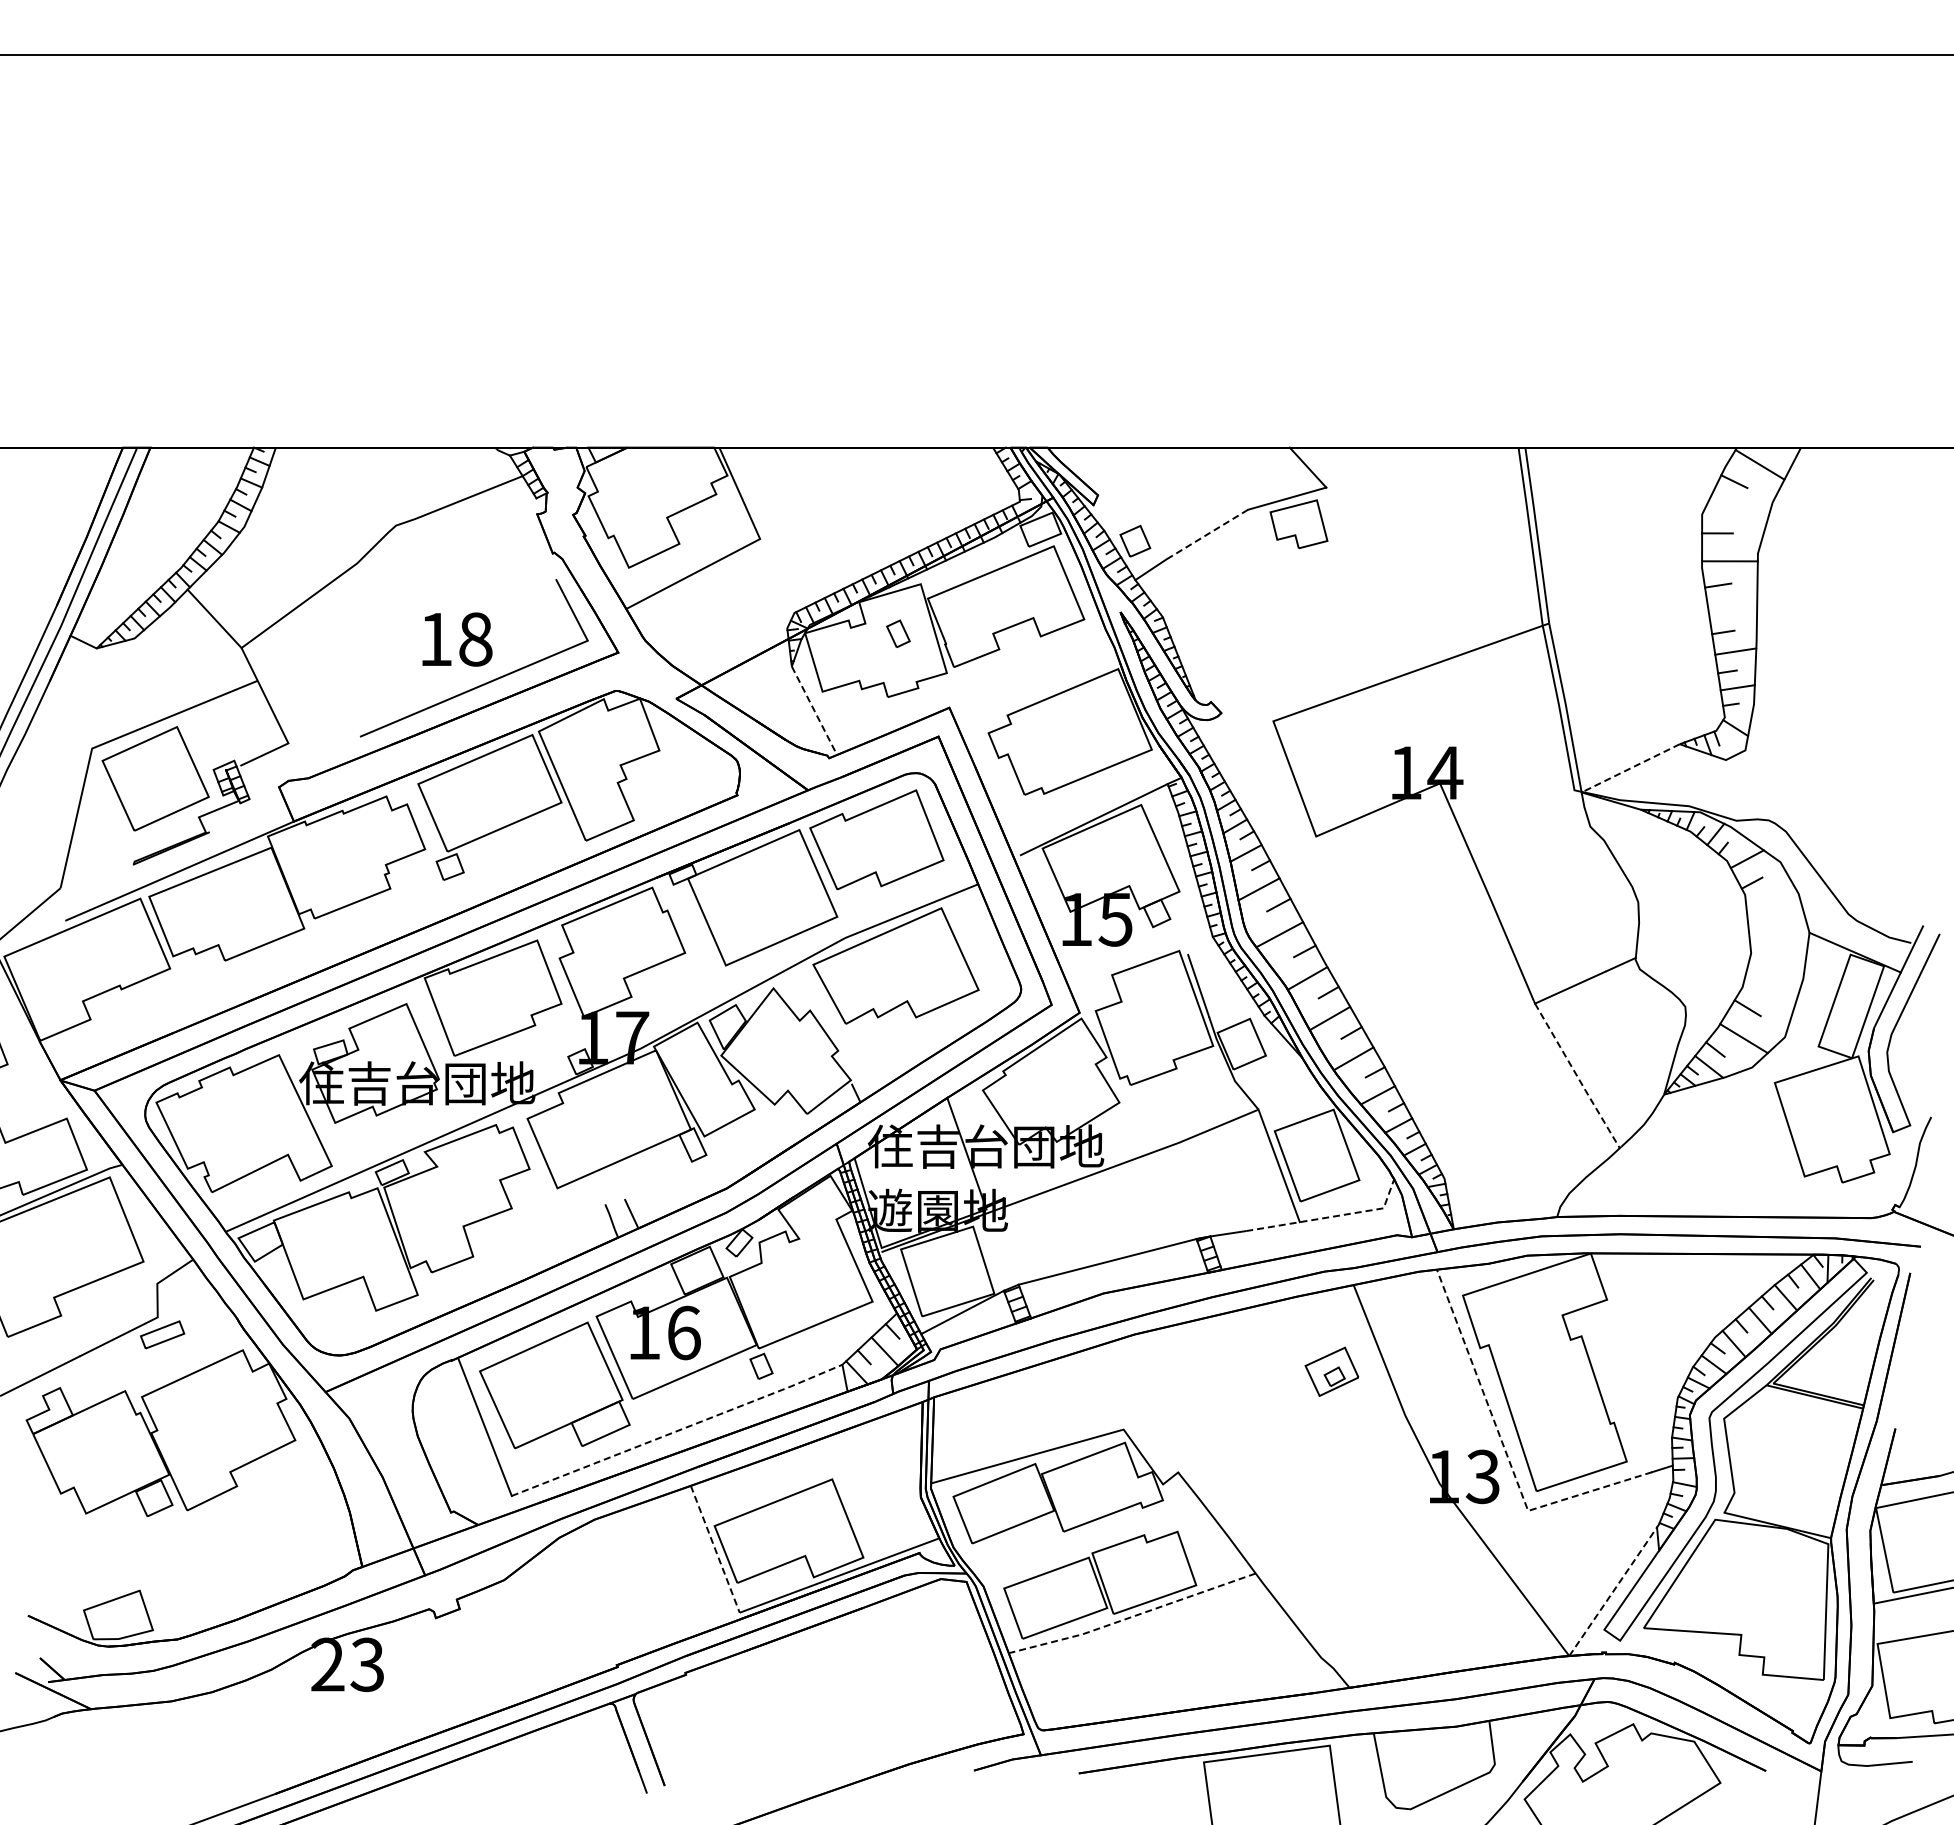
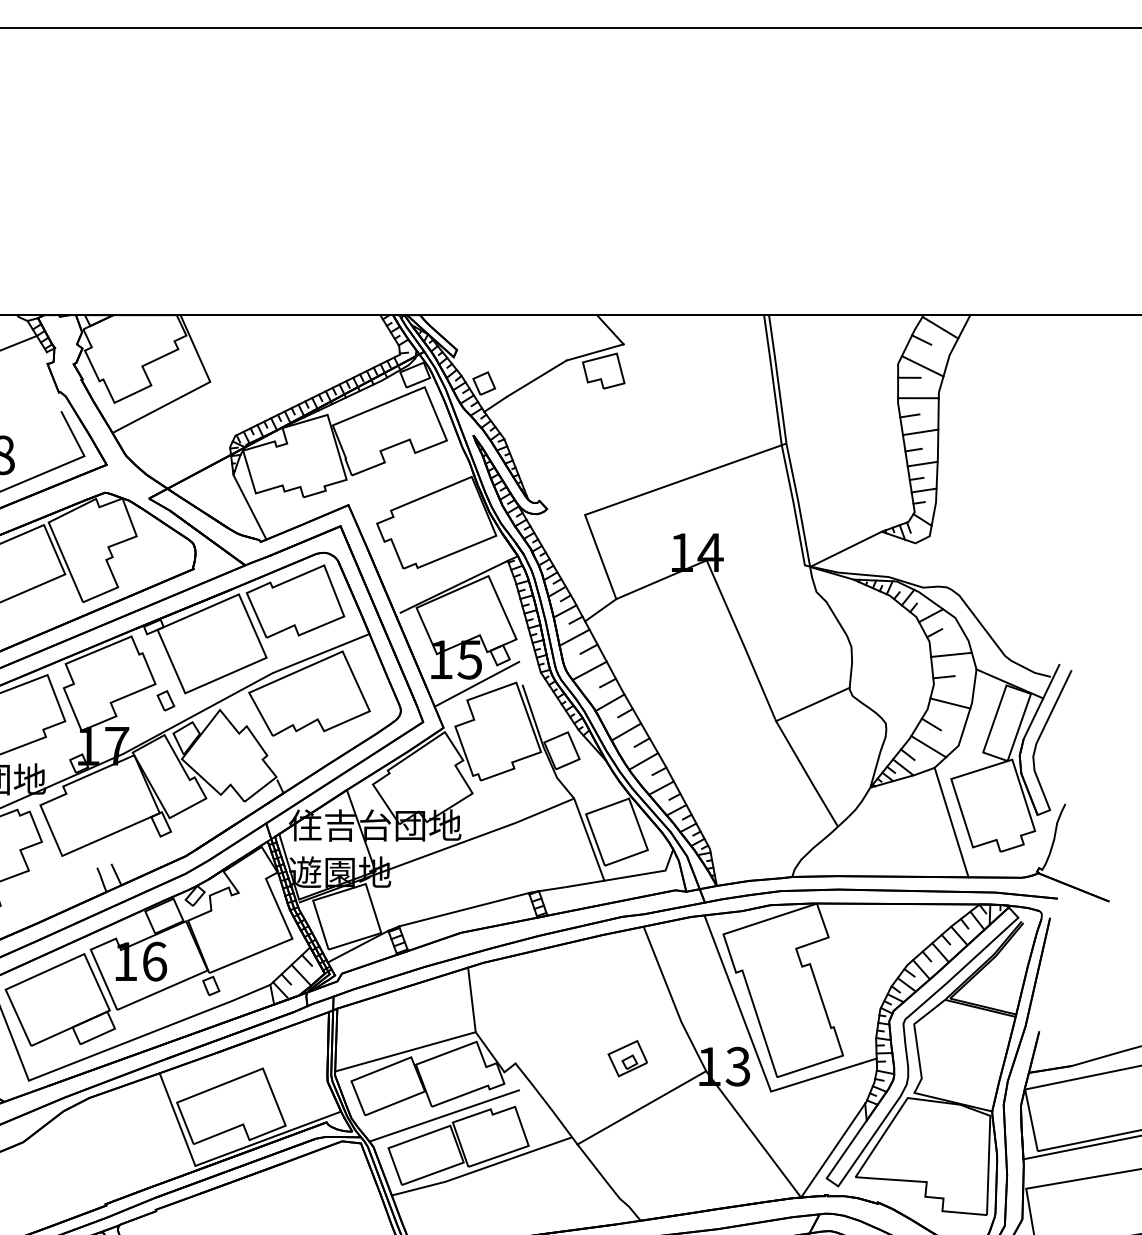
line: (1735, 517) -> (922, 366), added
line: (1207, 534) -> (536, 378), dashed -> solid
line: (1732, 607) -> (920, 431), added
part: (898, 633) -> (166, 700), moved
line: (814, 710) -> (249, 507), dashed -> solid
line: (1630, 768) -> (845, 549), dashed -> solid
line: (1294, 851) -> (600, 610), added
line: (1775, 912) -> (951, 654), added
line: (1764, 942) -> (943, 676), added
line: (1125, 952) -> (477, 683), added
line: (1773, 979) -> (950, 703), added
line: (1577, 1076) -> (807, 774), dashed -> solid
line: (1775, 1142) -> (951, 822), added
line: (1330, 1217) -> (626, 877), dashed -> solid
part: (1331, 1371) -> (627, 1058), moved
line: (1118, 1385) -> (471, 1000), added
line: (678, 1430) -> (150, 1032), dashed -> solid
line: (1505, 1451) -> (754, 1048), dashed -> solid
line: (1351, 1532) -> (642, 1107), added
line: (1080, 1544) -> (444, 1116), added
line: (715, 1549) -> (177, 1119), dashed -> solid
line: (1613, 1591) -> (833, 1150), dashed -> solid
line: (1132, 1616) -> (482, 1168), dashed -> solid

